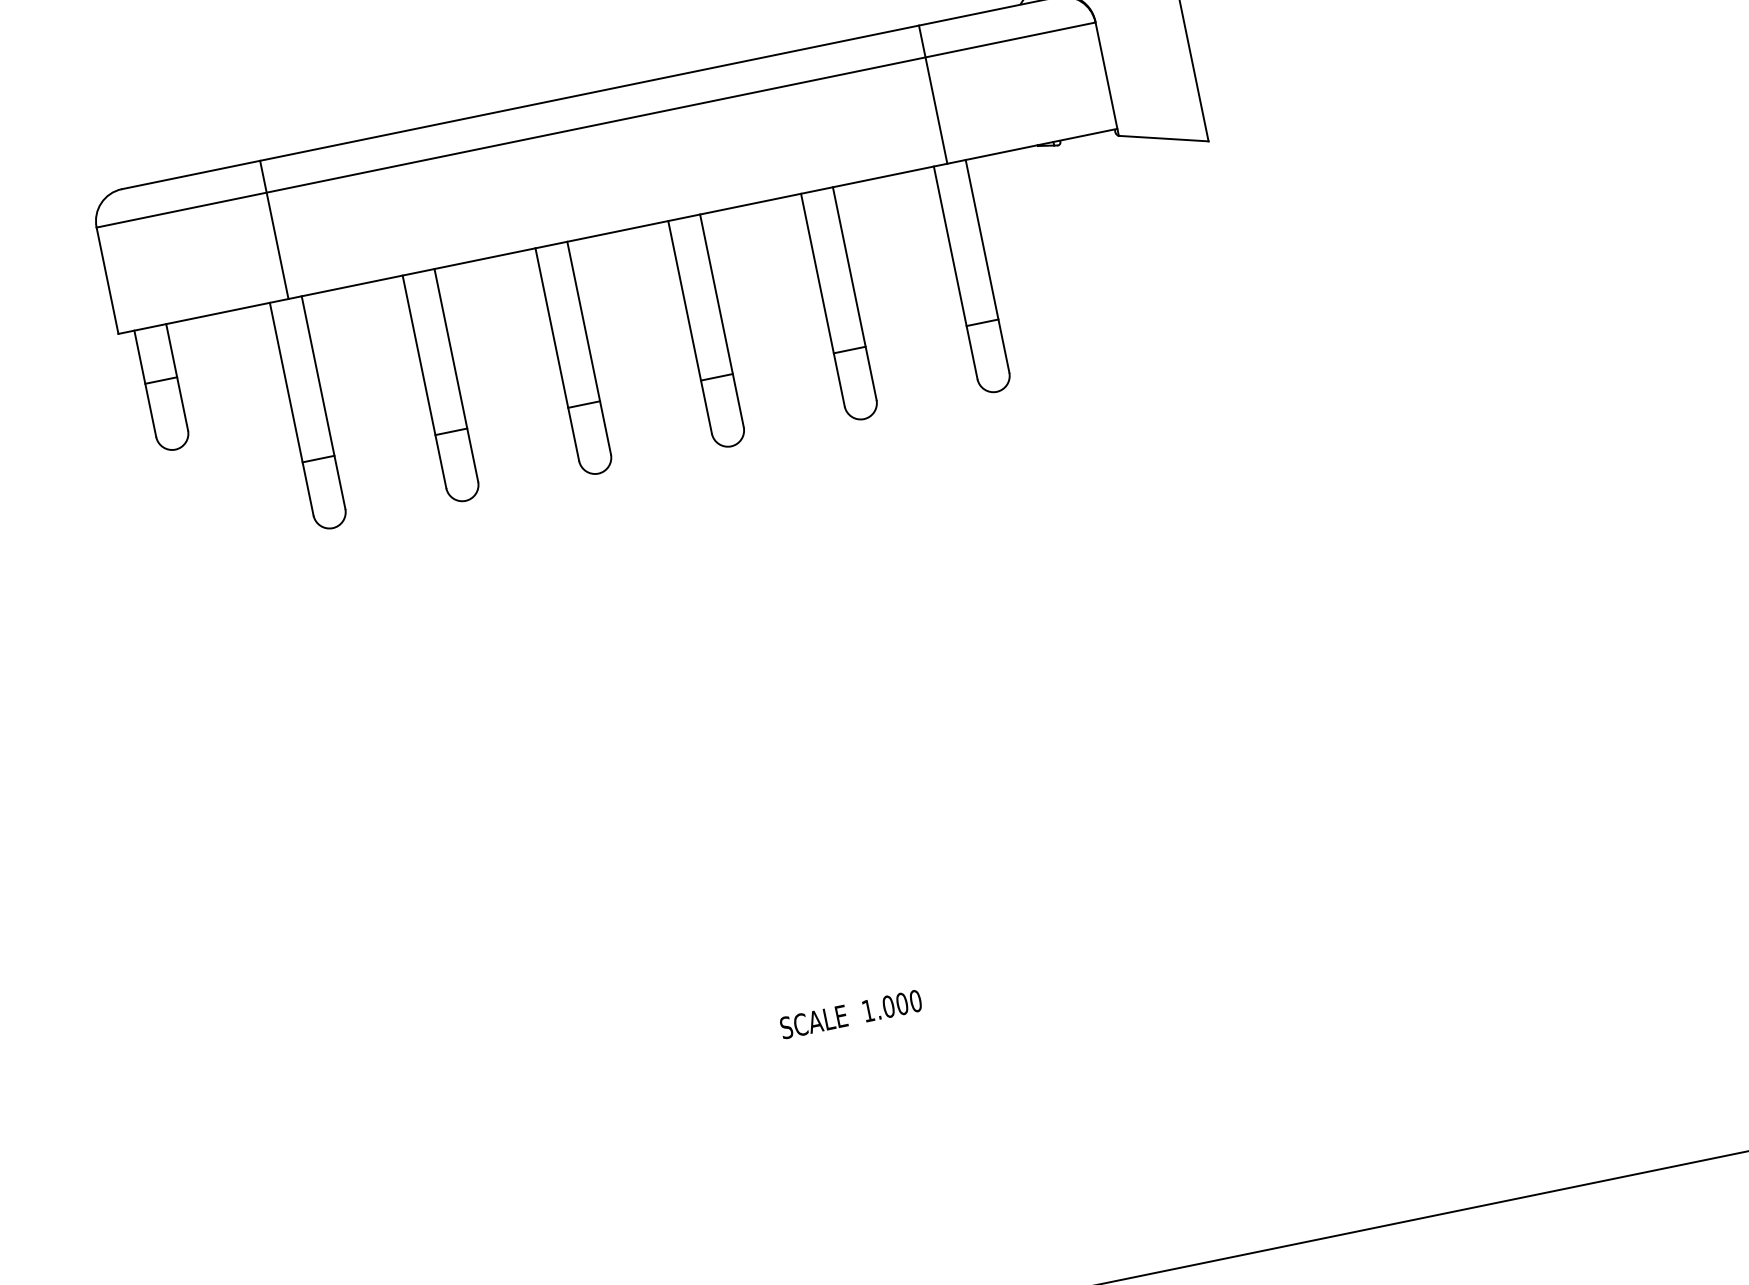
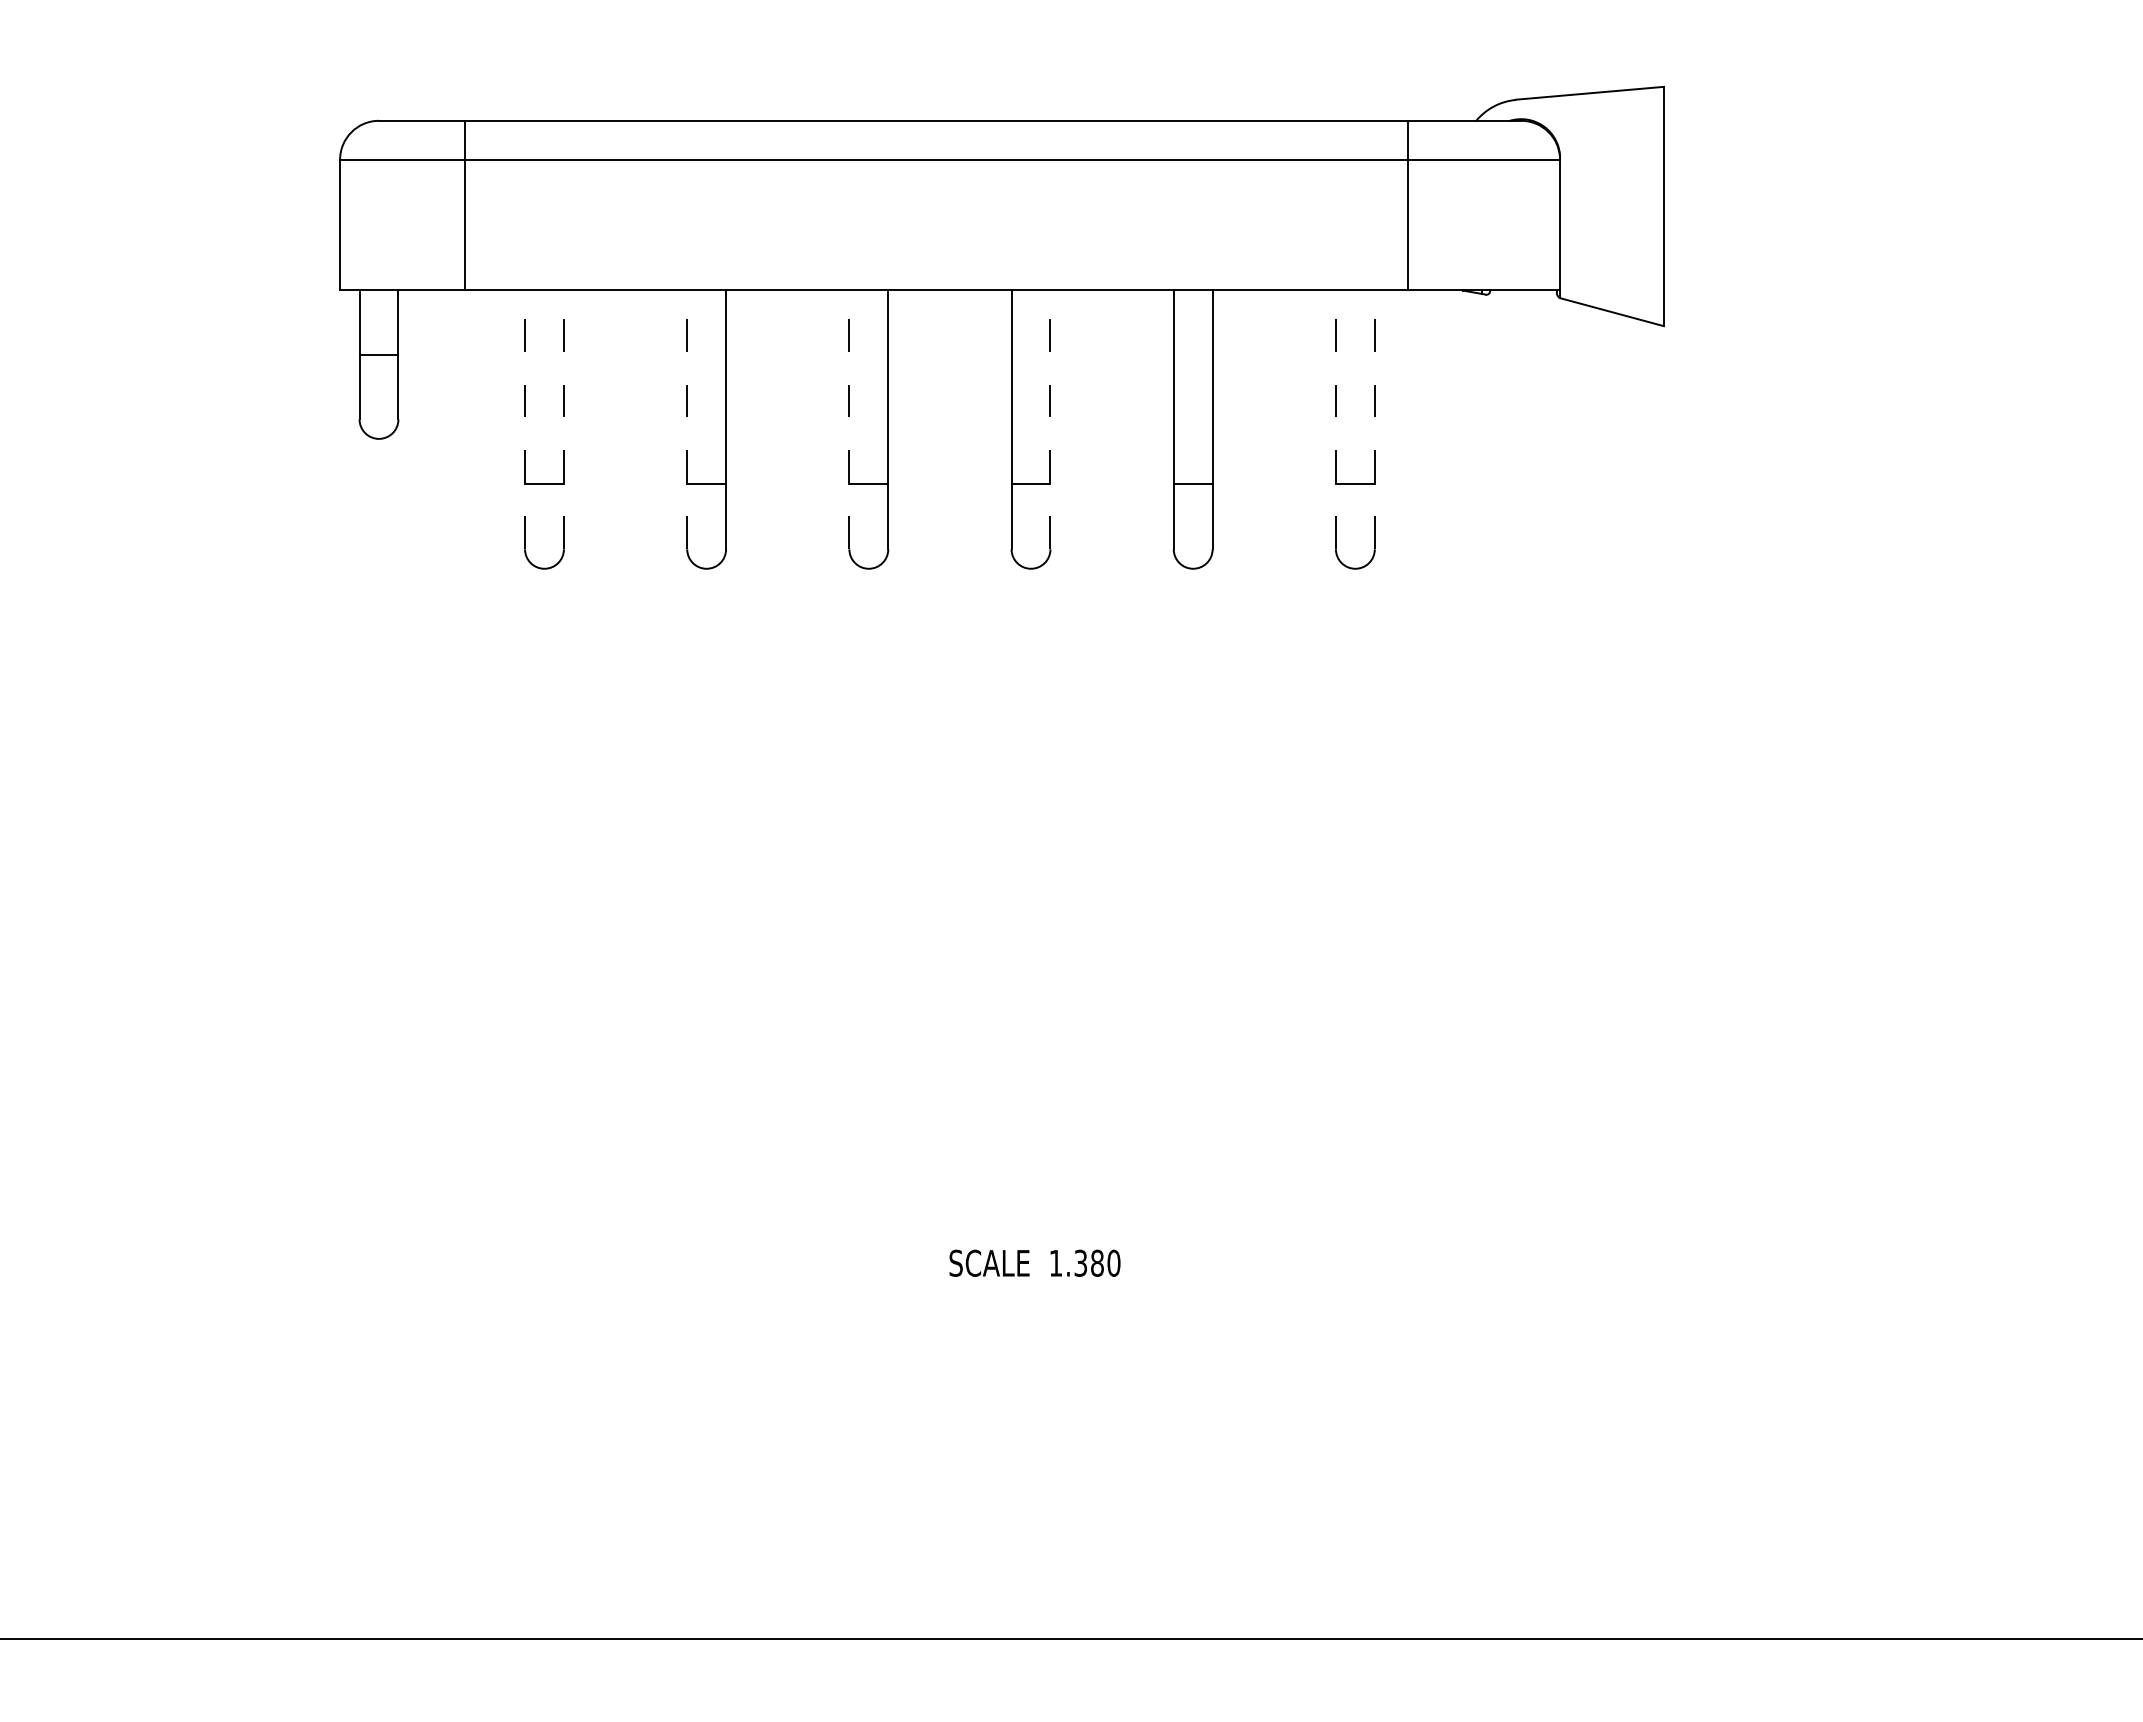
line: (933, 94) -> (1408, 204), moved
line: (273, 229) -> (464, 204), moved
line: (987, 266) -> (1374, 419), solid -> dashed
line: (955, 272) -> (1335, 419), solid -> dashed
line: (721, 320) -> (1050, 419), solid -> dashed
line: (557, 354) -> (849, 419), solid -> dashed
line: (424, 381) -> (687, 419), solid -> dashed
line: (323, 402) -> (563, 419), solid -> dashed
line: (292, 409) -> (525, 419), solid -> dashed
text: (894, 1004) -> (1088, 1262), 1.000 -> 1.380

